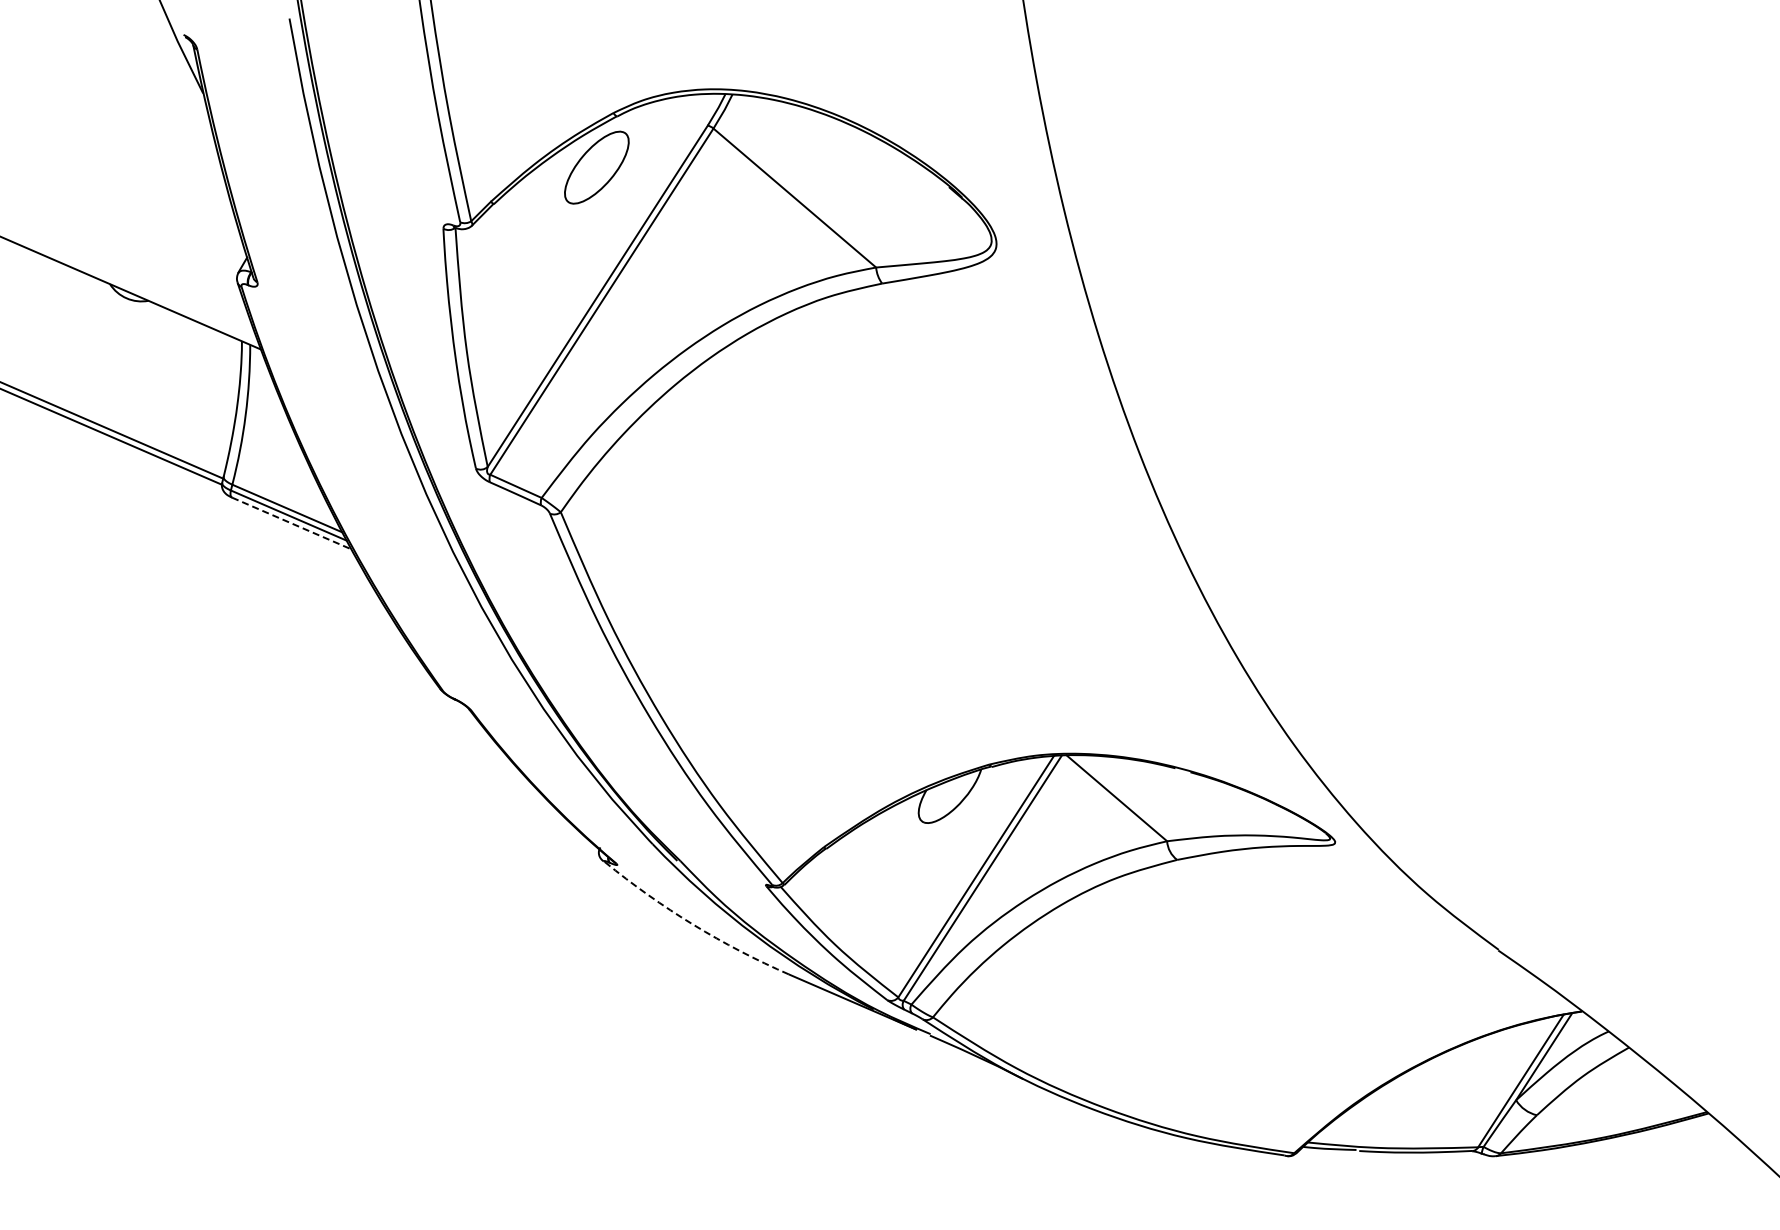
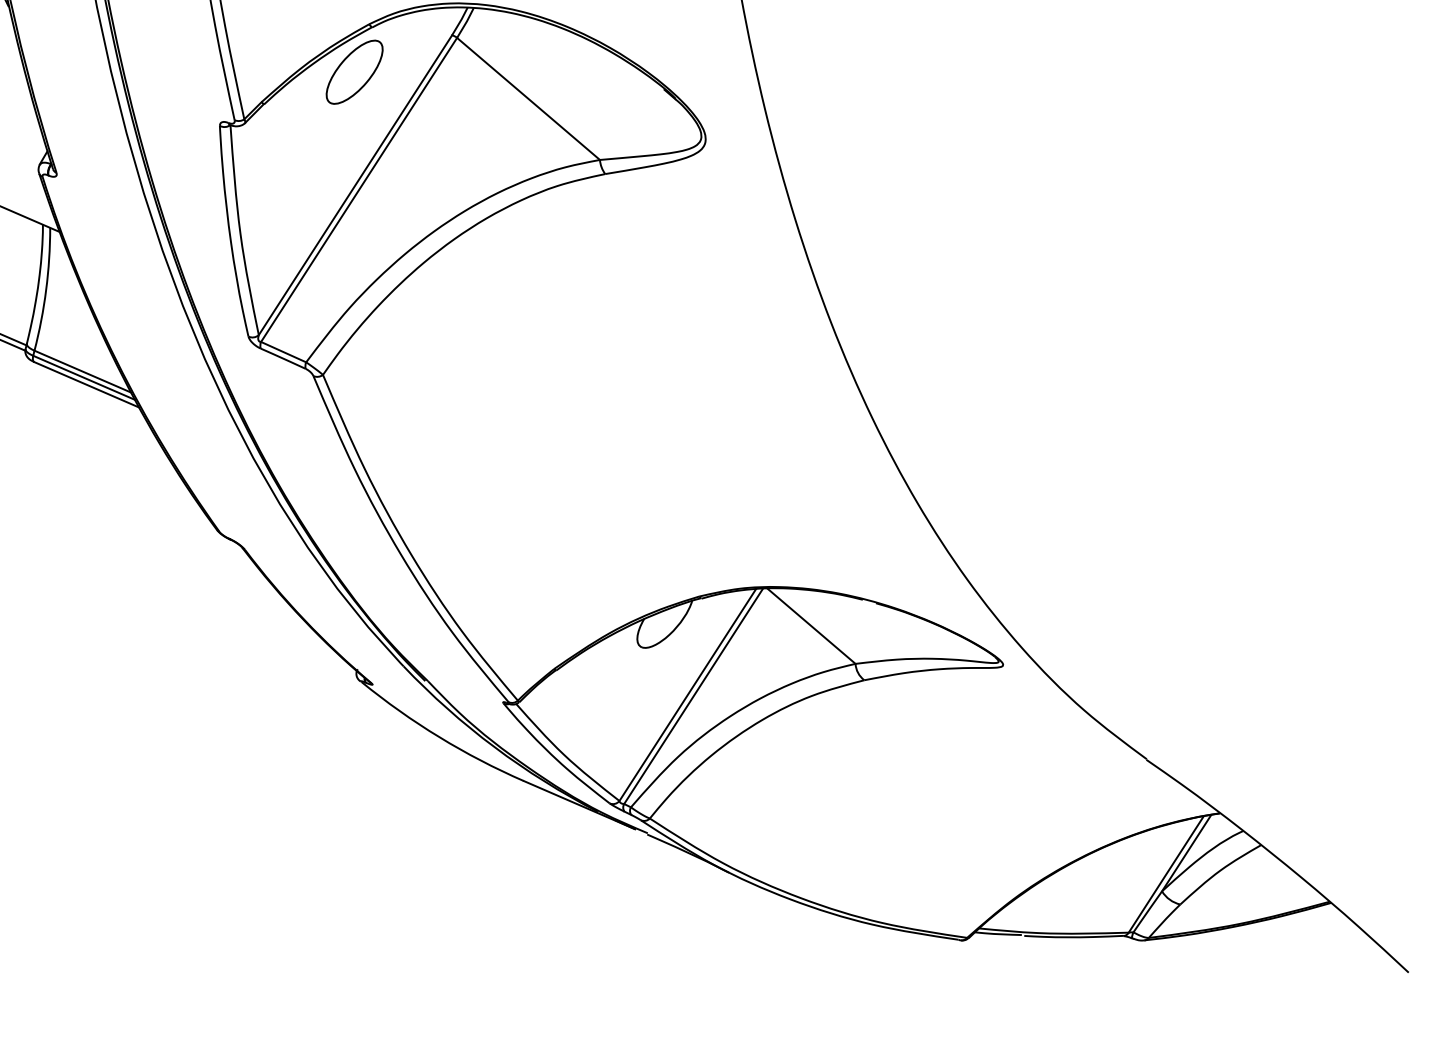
line: (292, 523) -> (87, 384), dashed -> solid
arc: (693, 924) -> (439, 736), dashed -> solid

